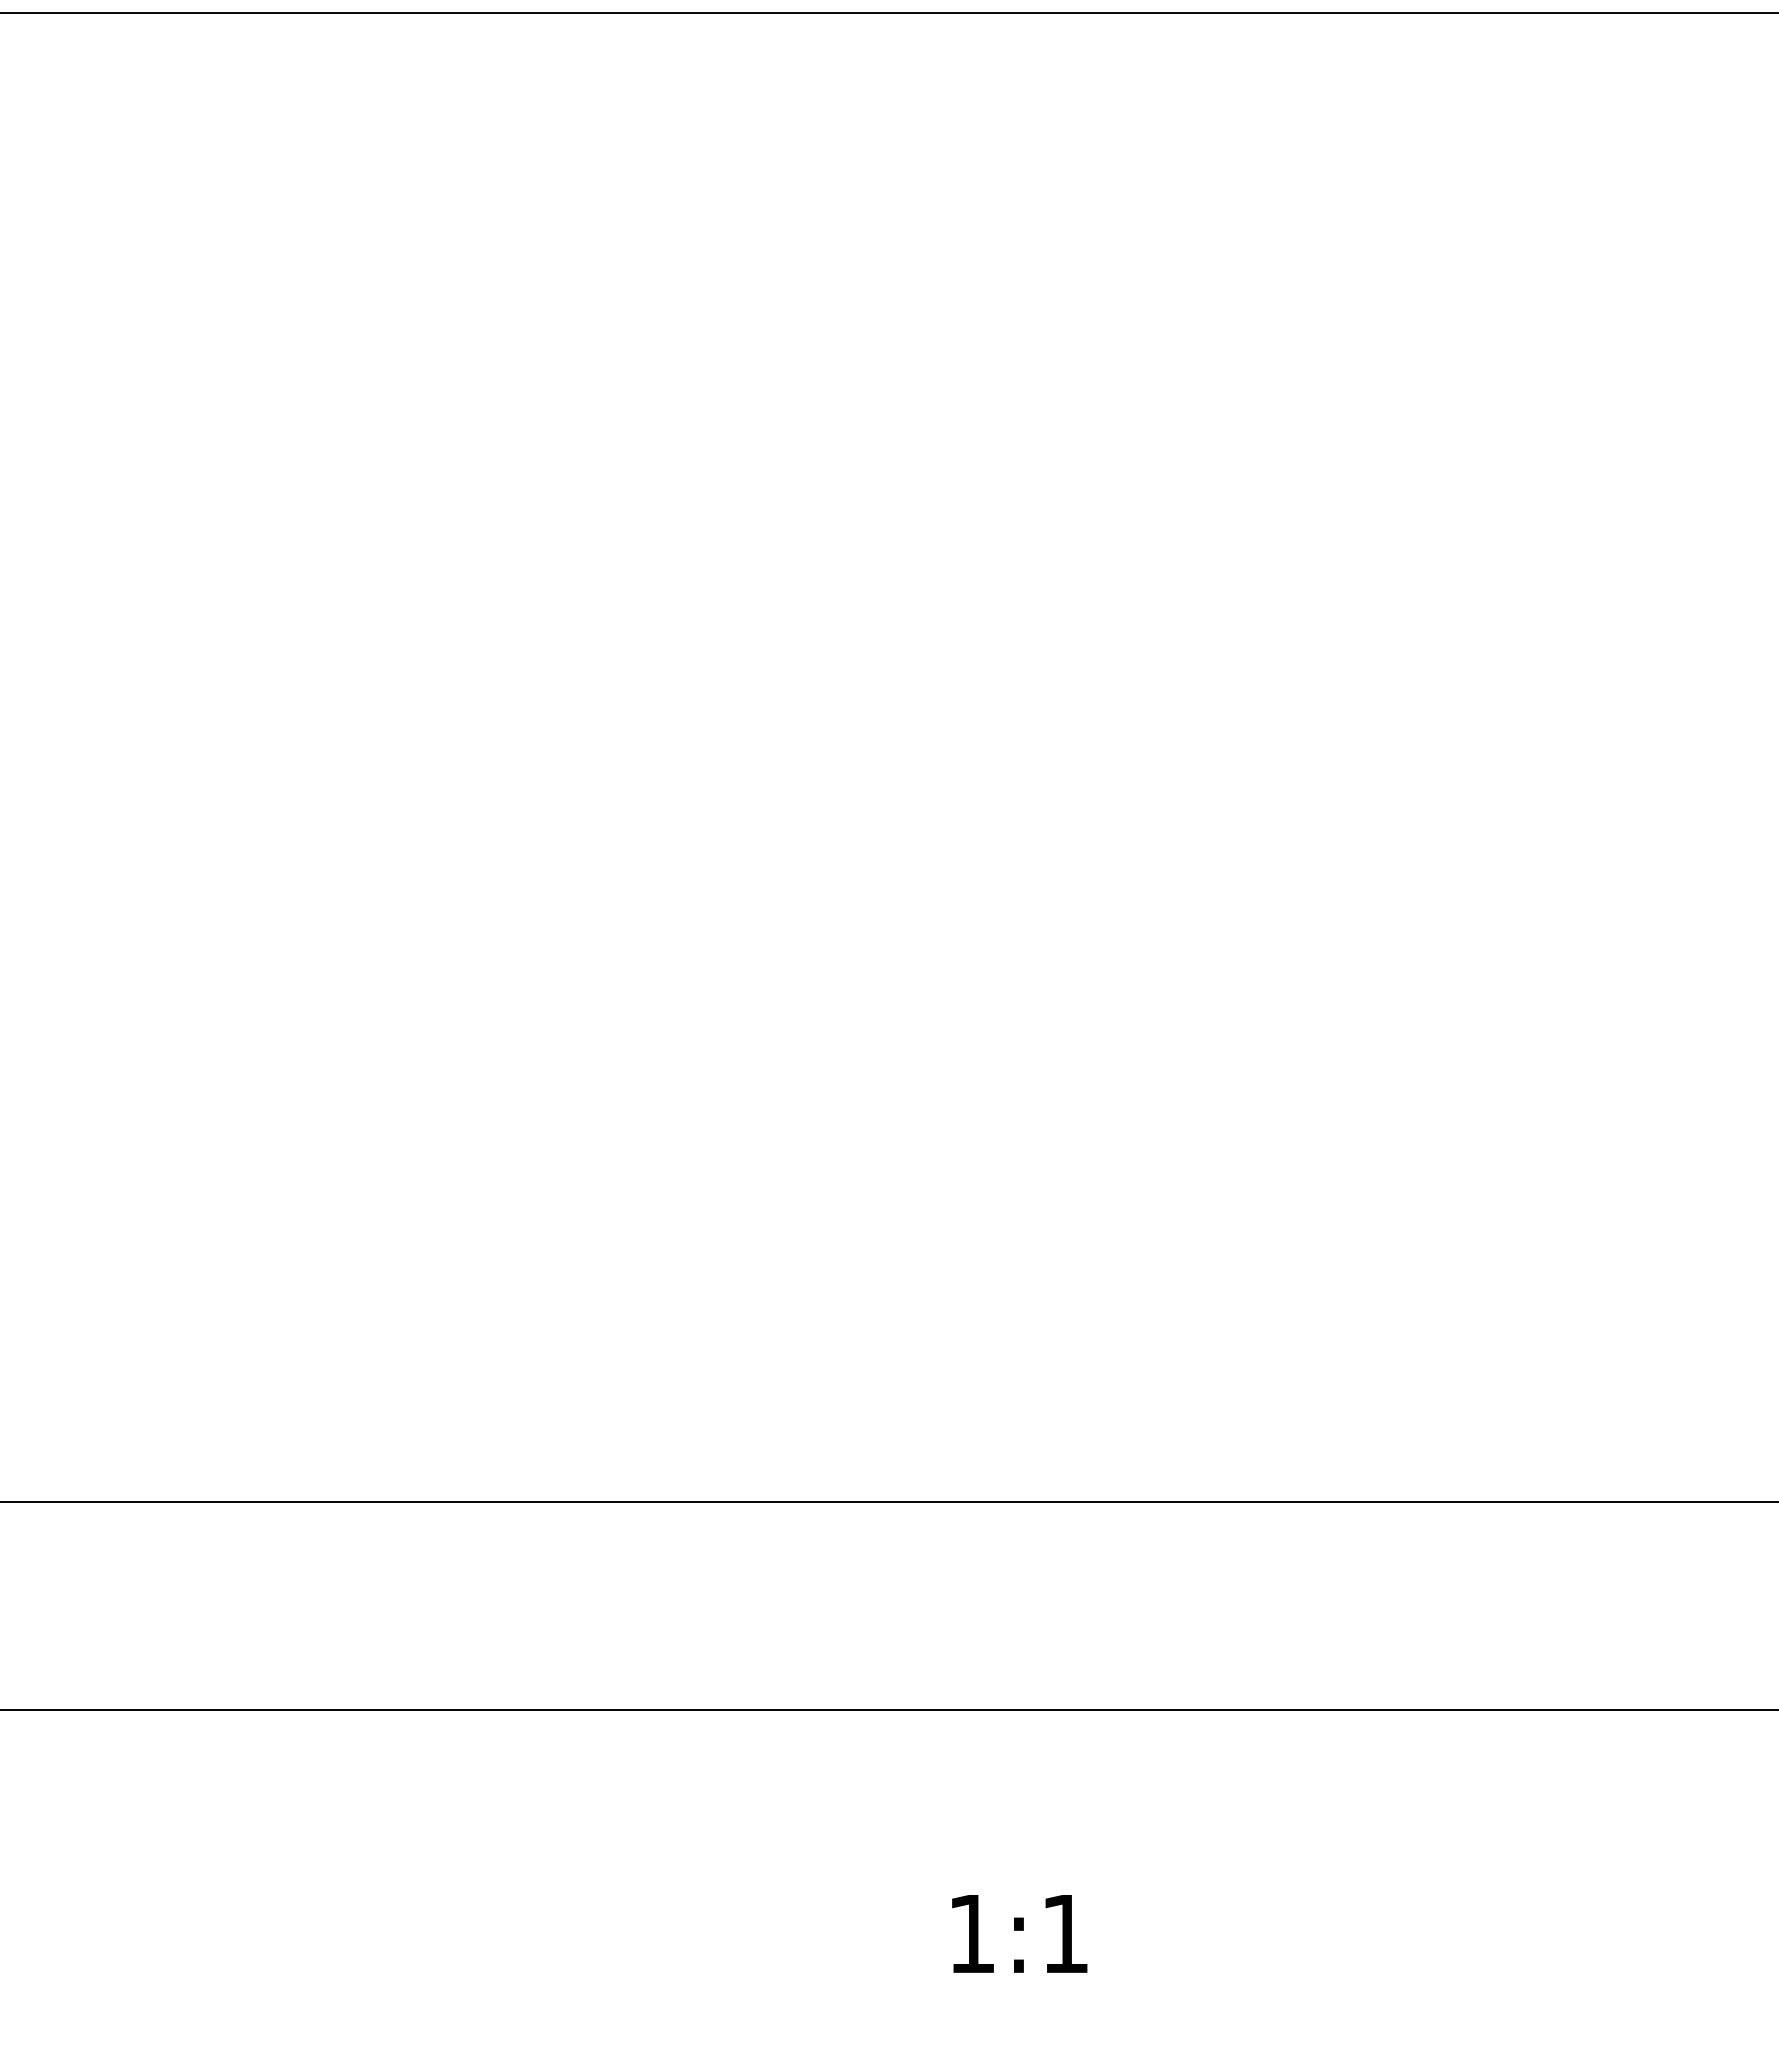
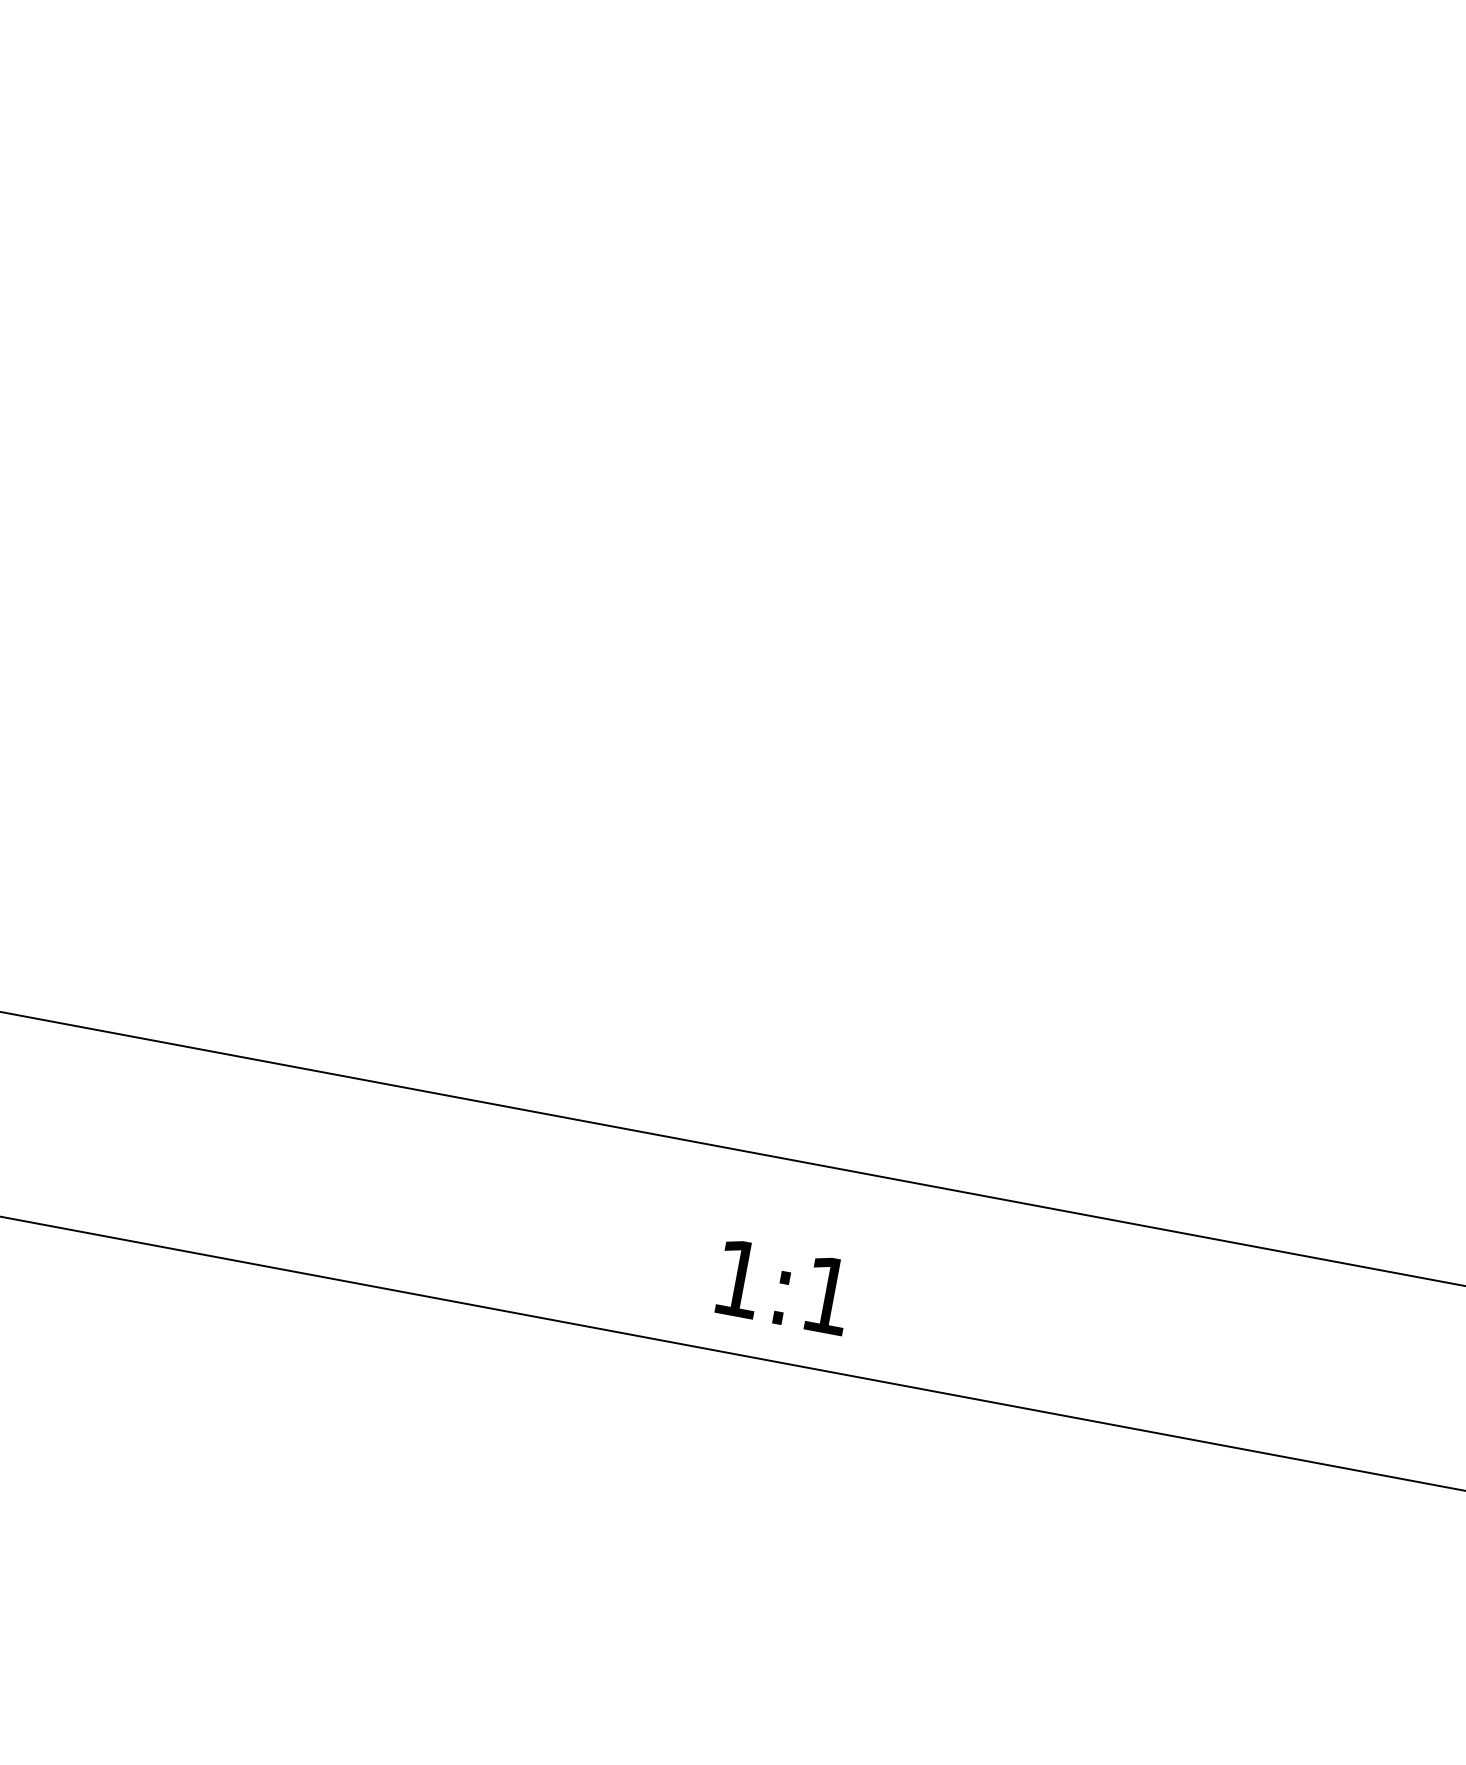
text: (1019, 1933) -> (784, 1286), moved

